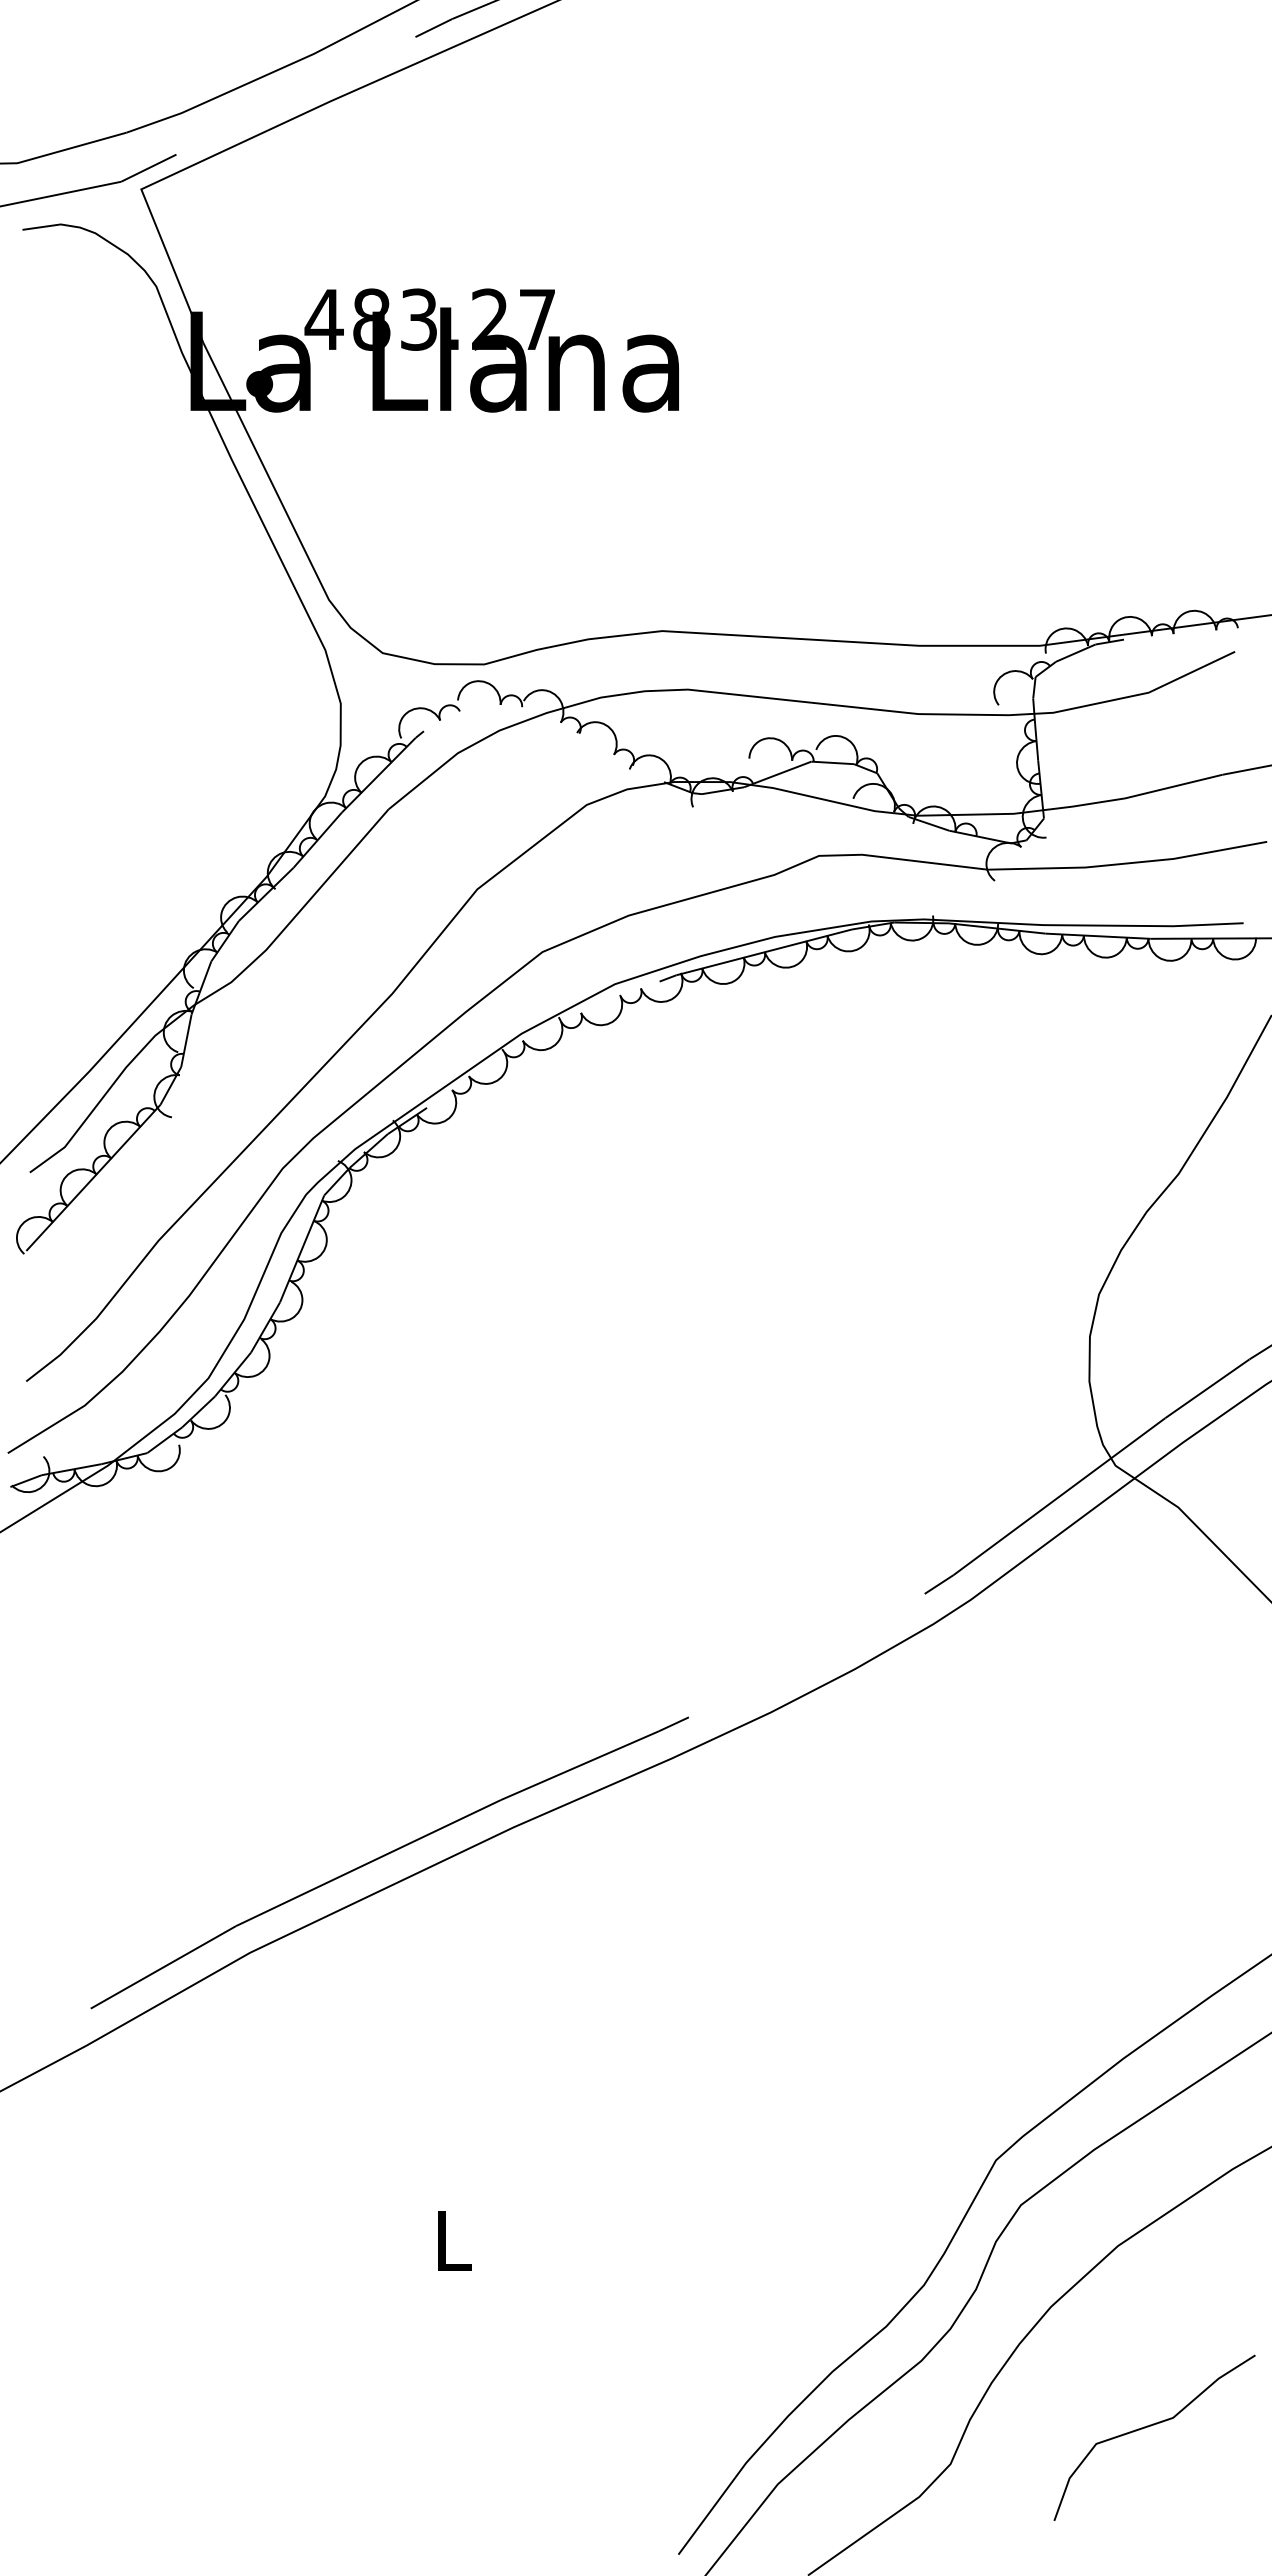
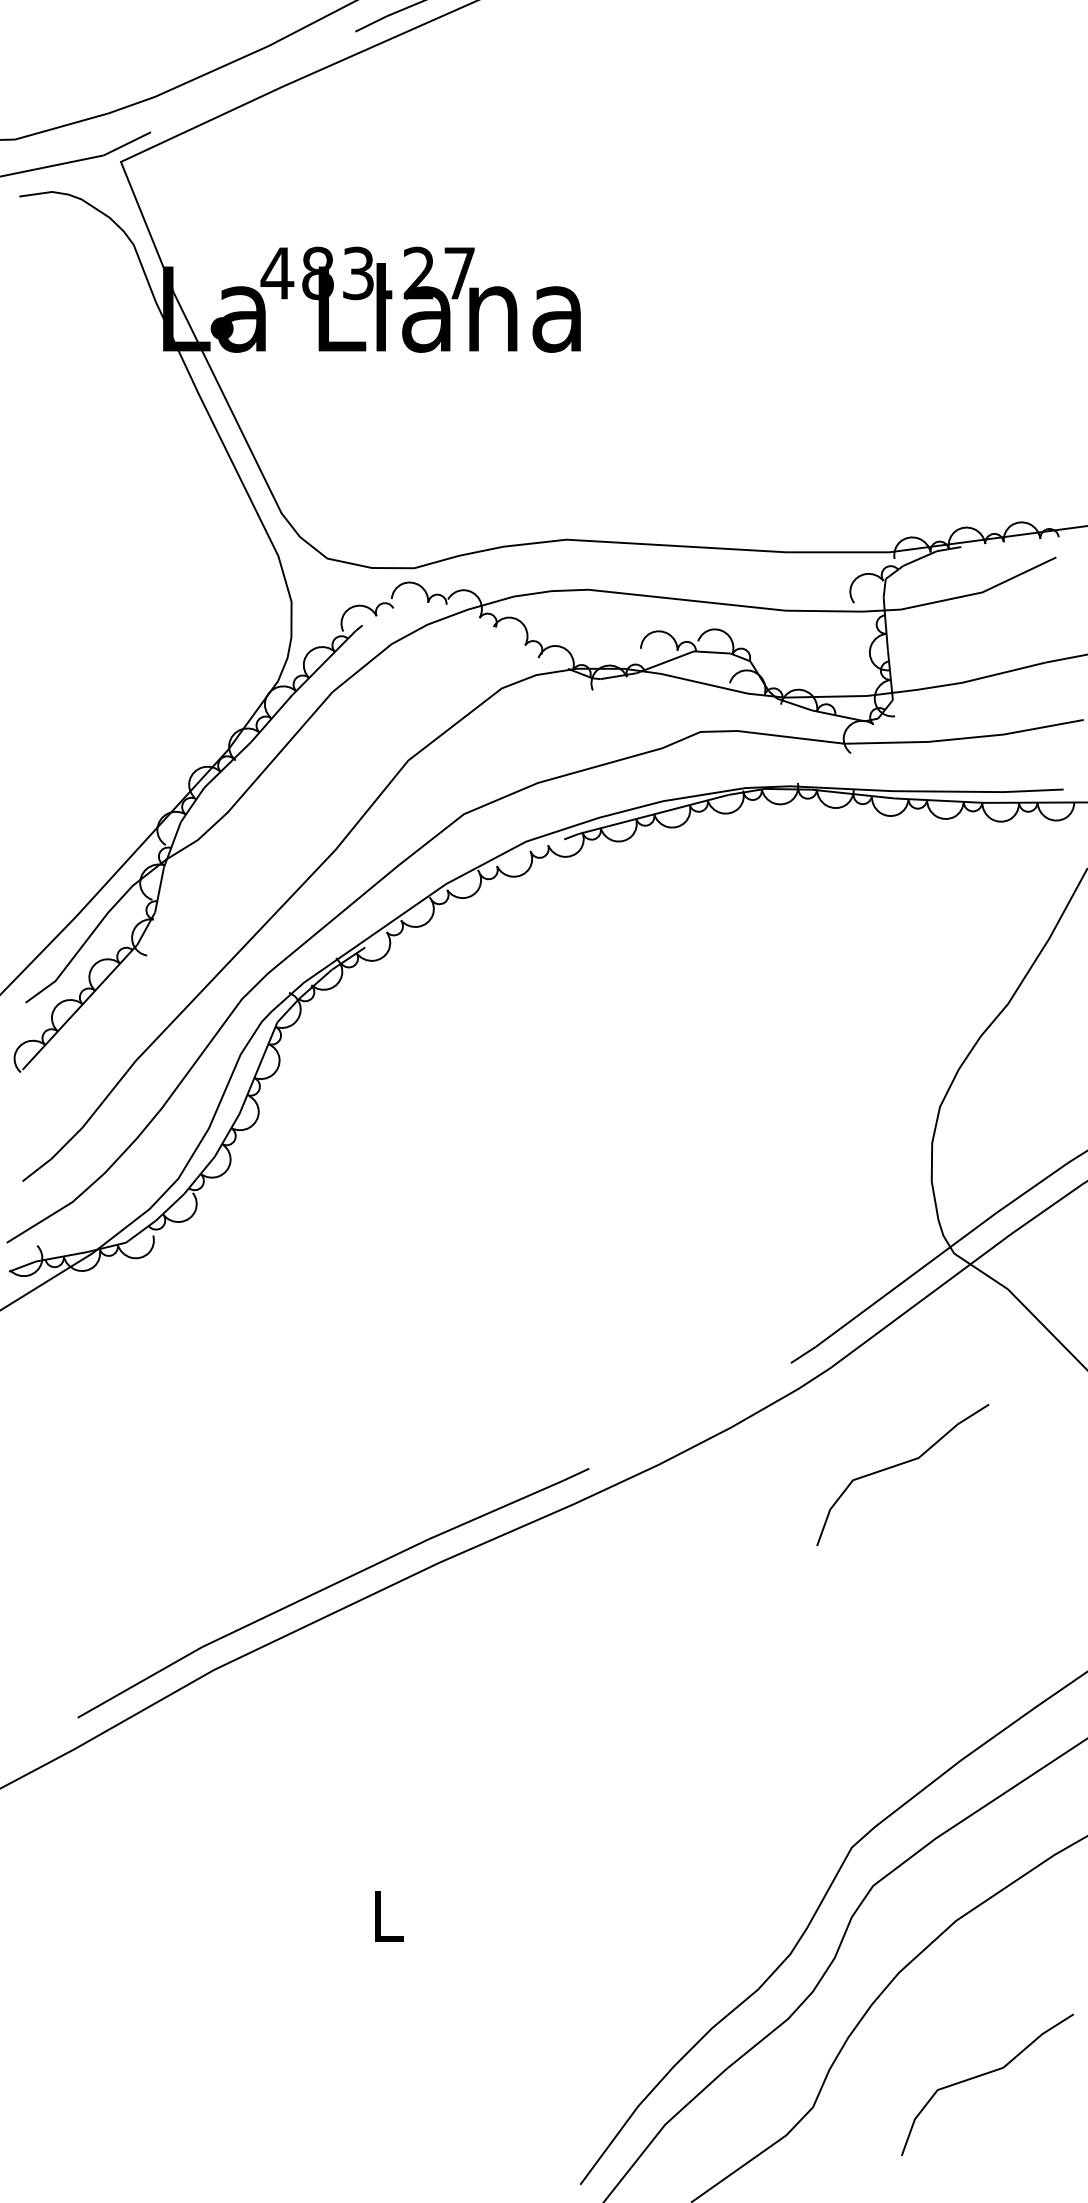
curve: (1052, 1713) -> (900, 1465), added

